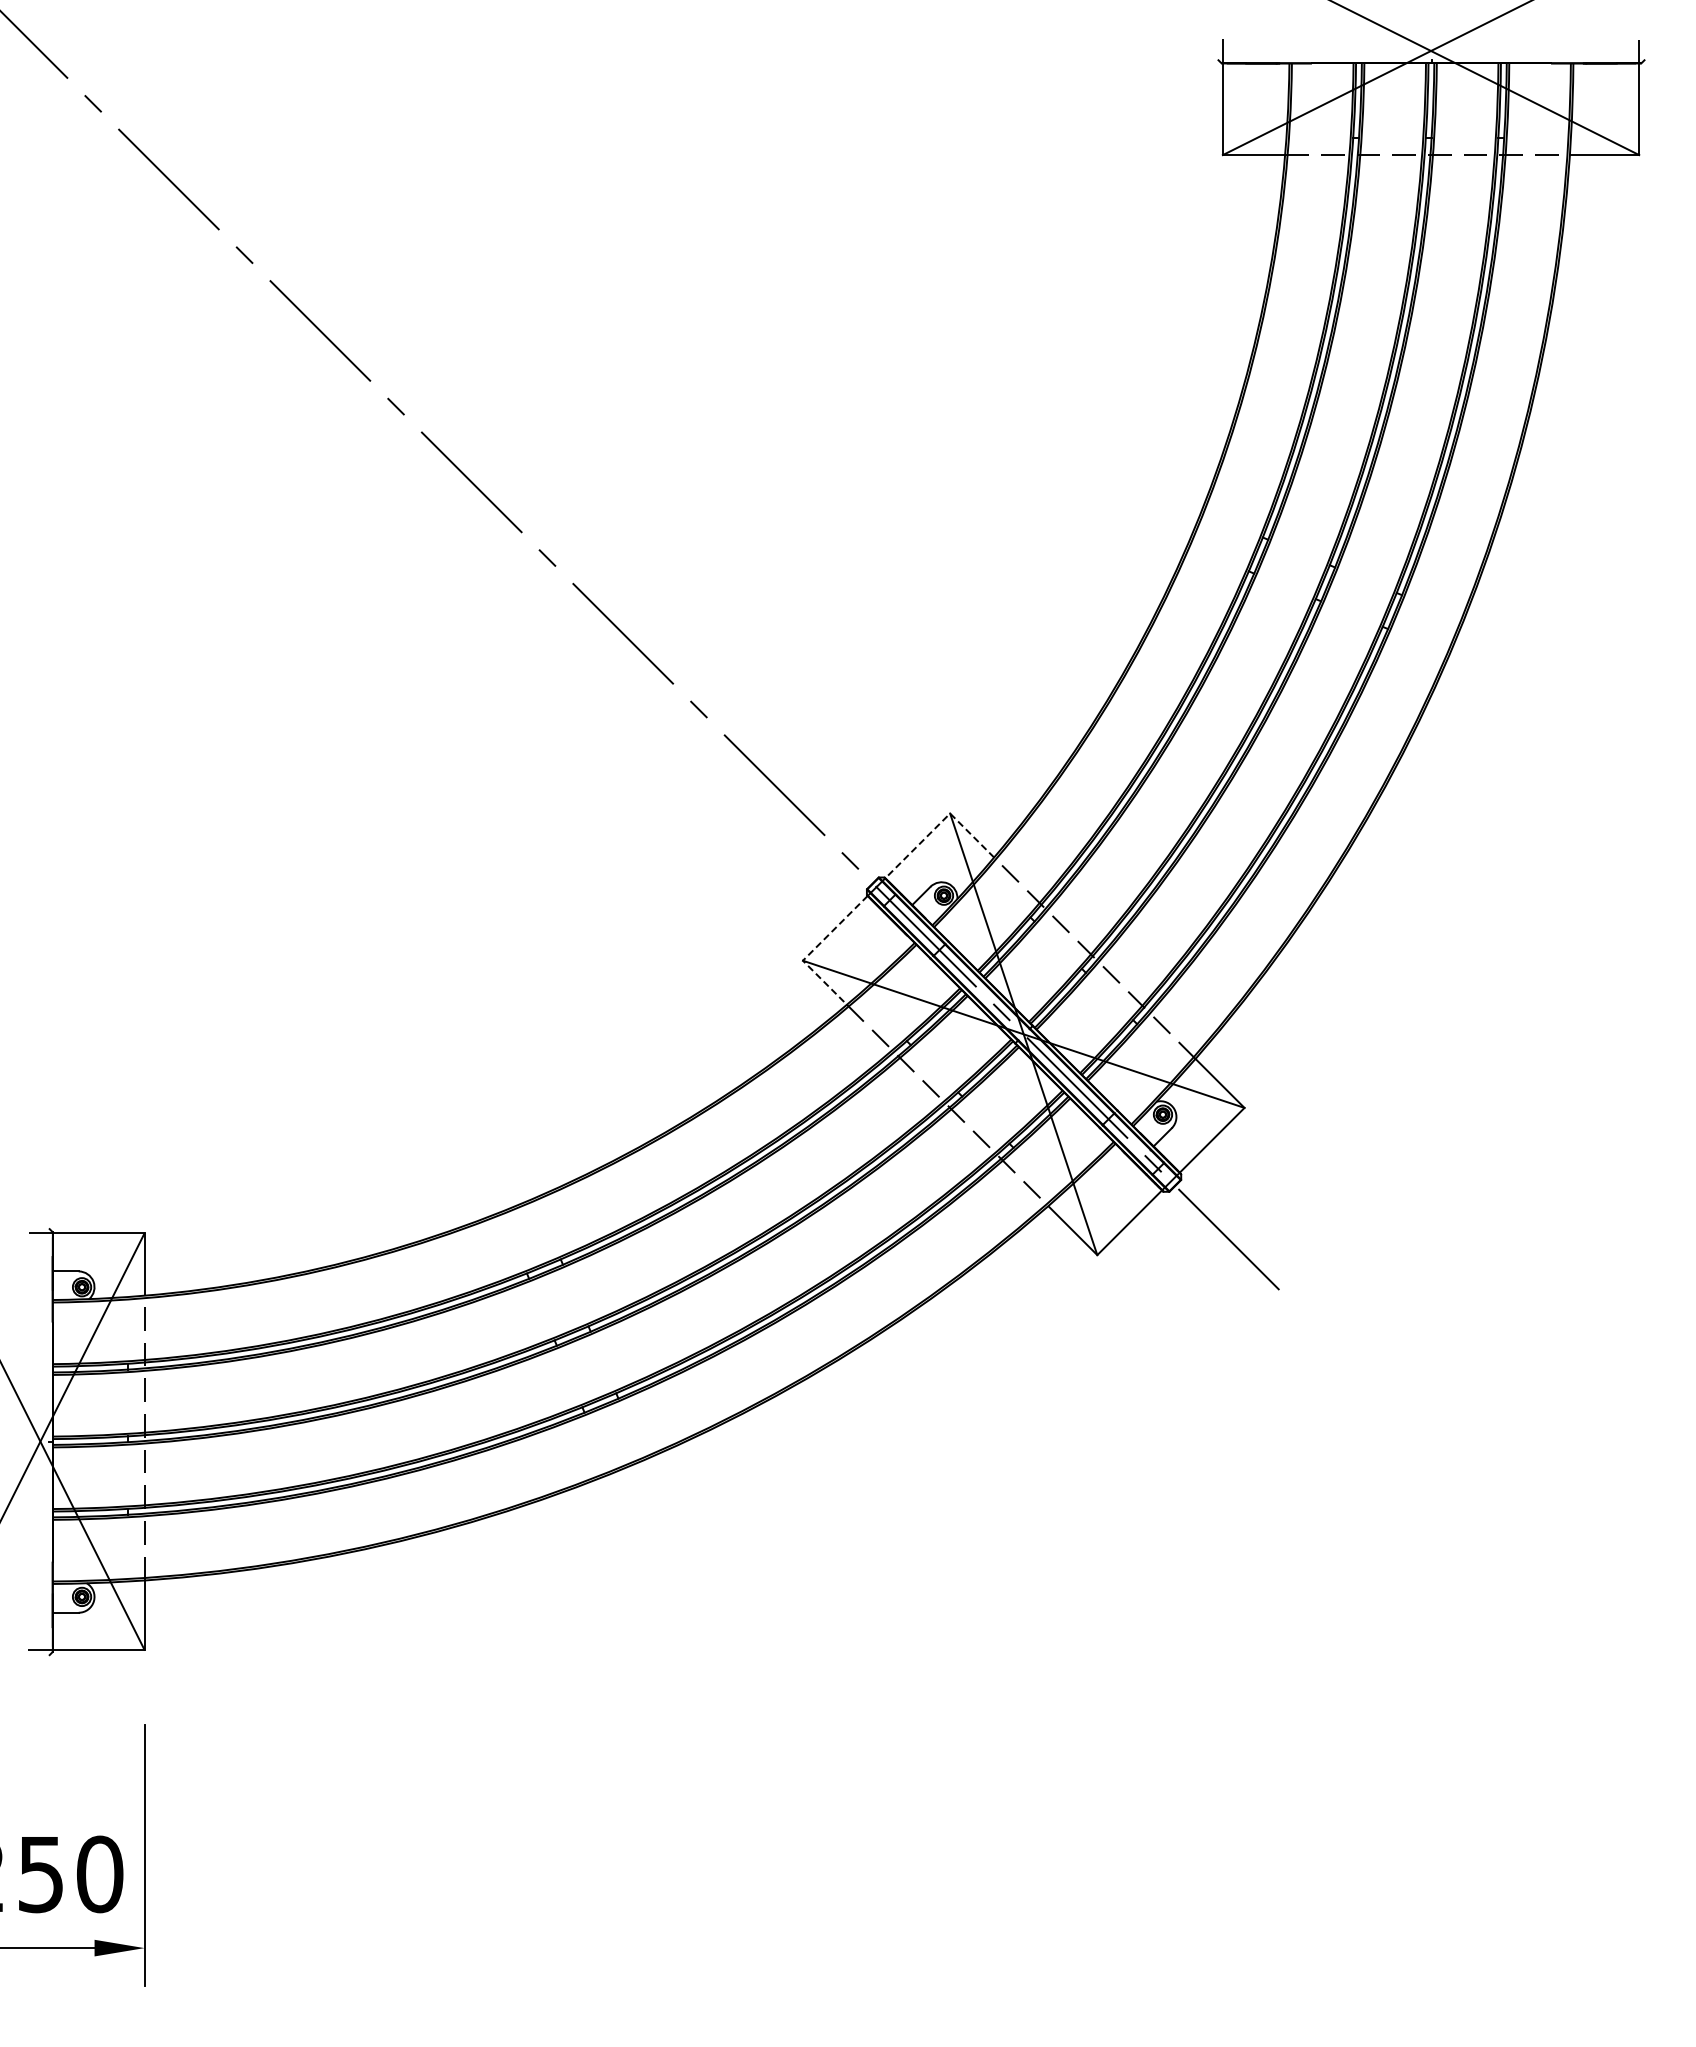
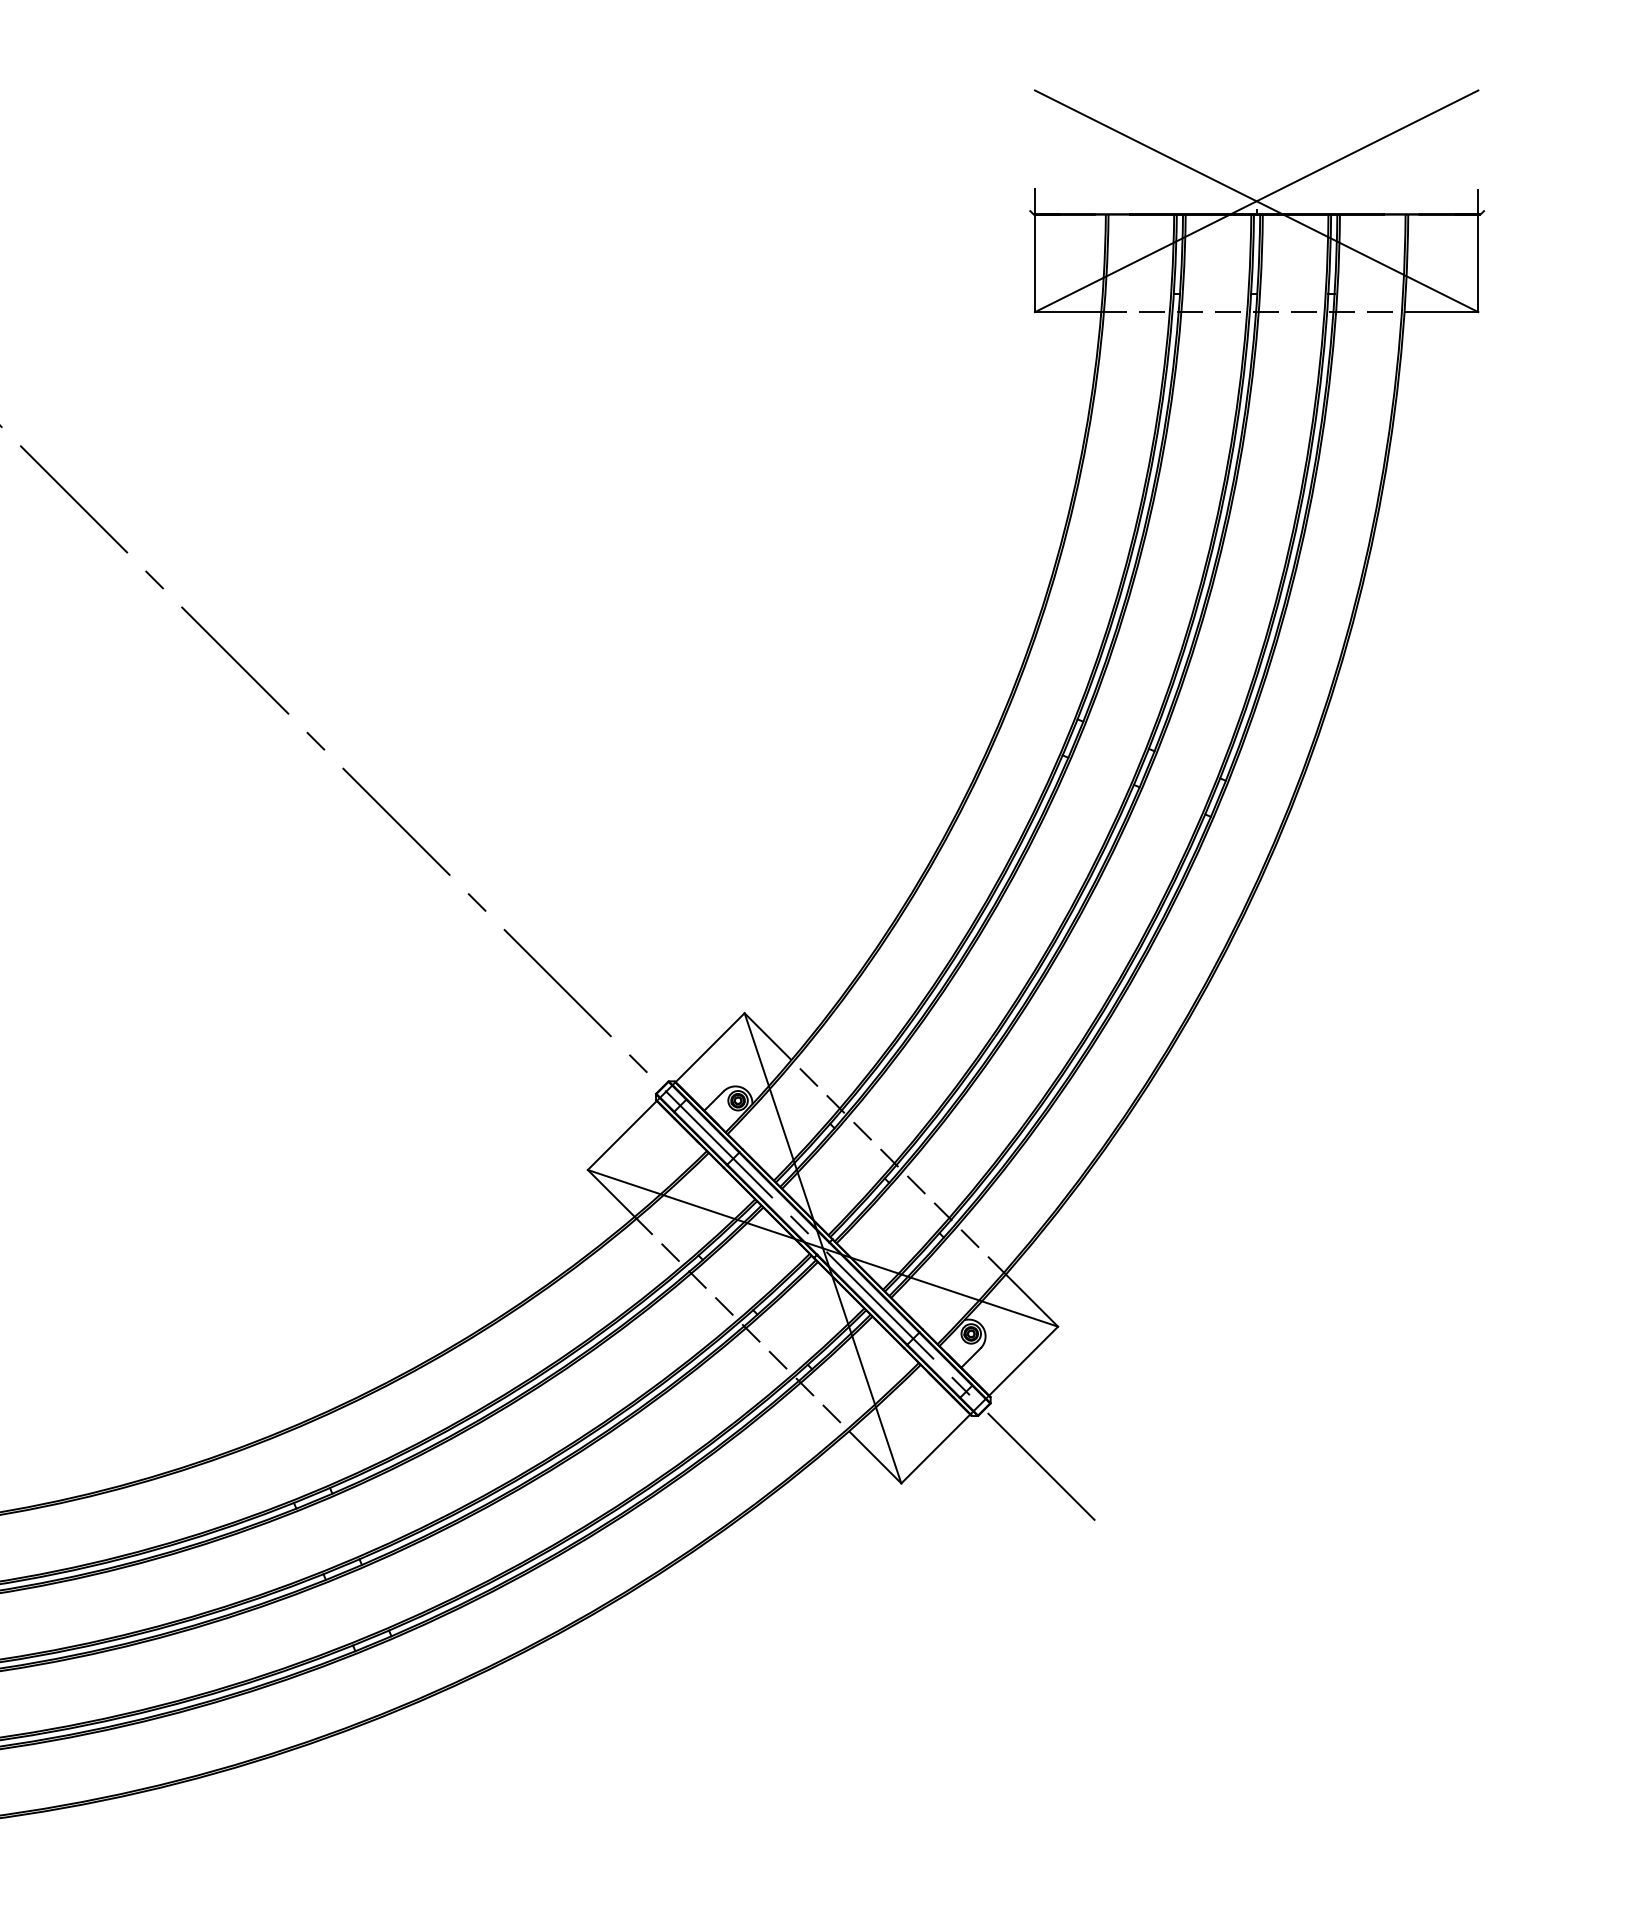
line: (940, 823) -> (734, 1023), dashed -> solid
line: (812, 950) -> (598, 1159), dashed -> solid

